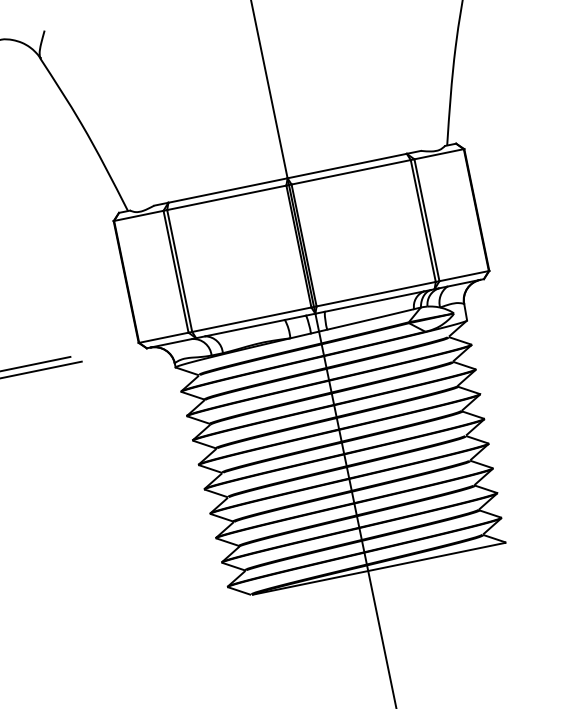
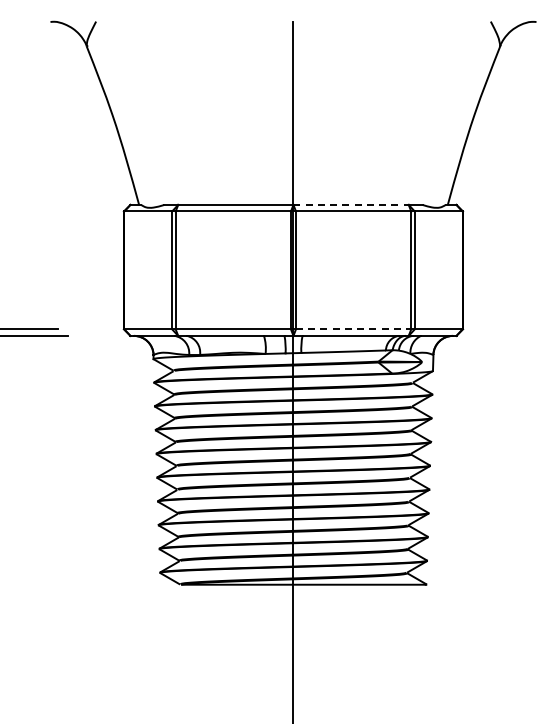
line: (347, 165) -> (351, 204), solid -> dashed
line: (376, 294) -> (353, 329), solid -> dashed

